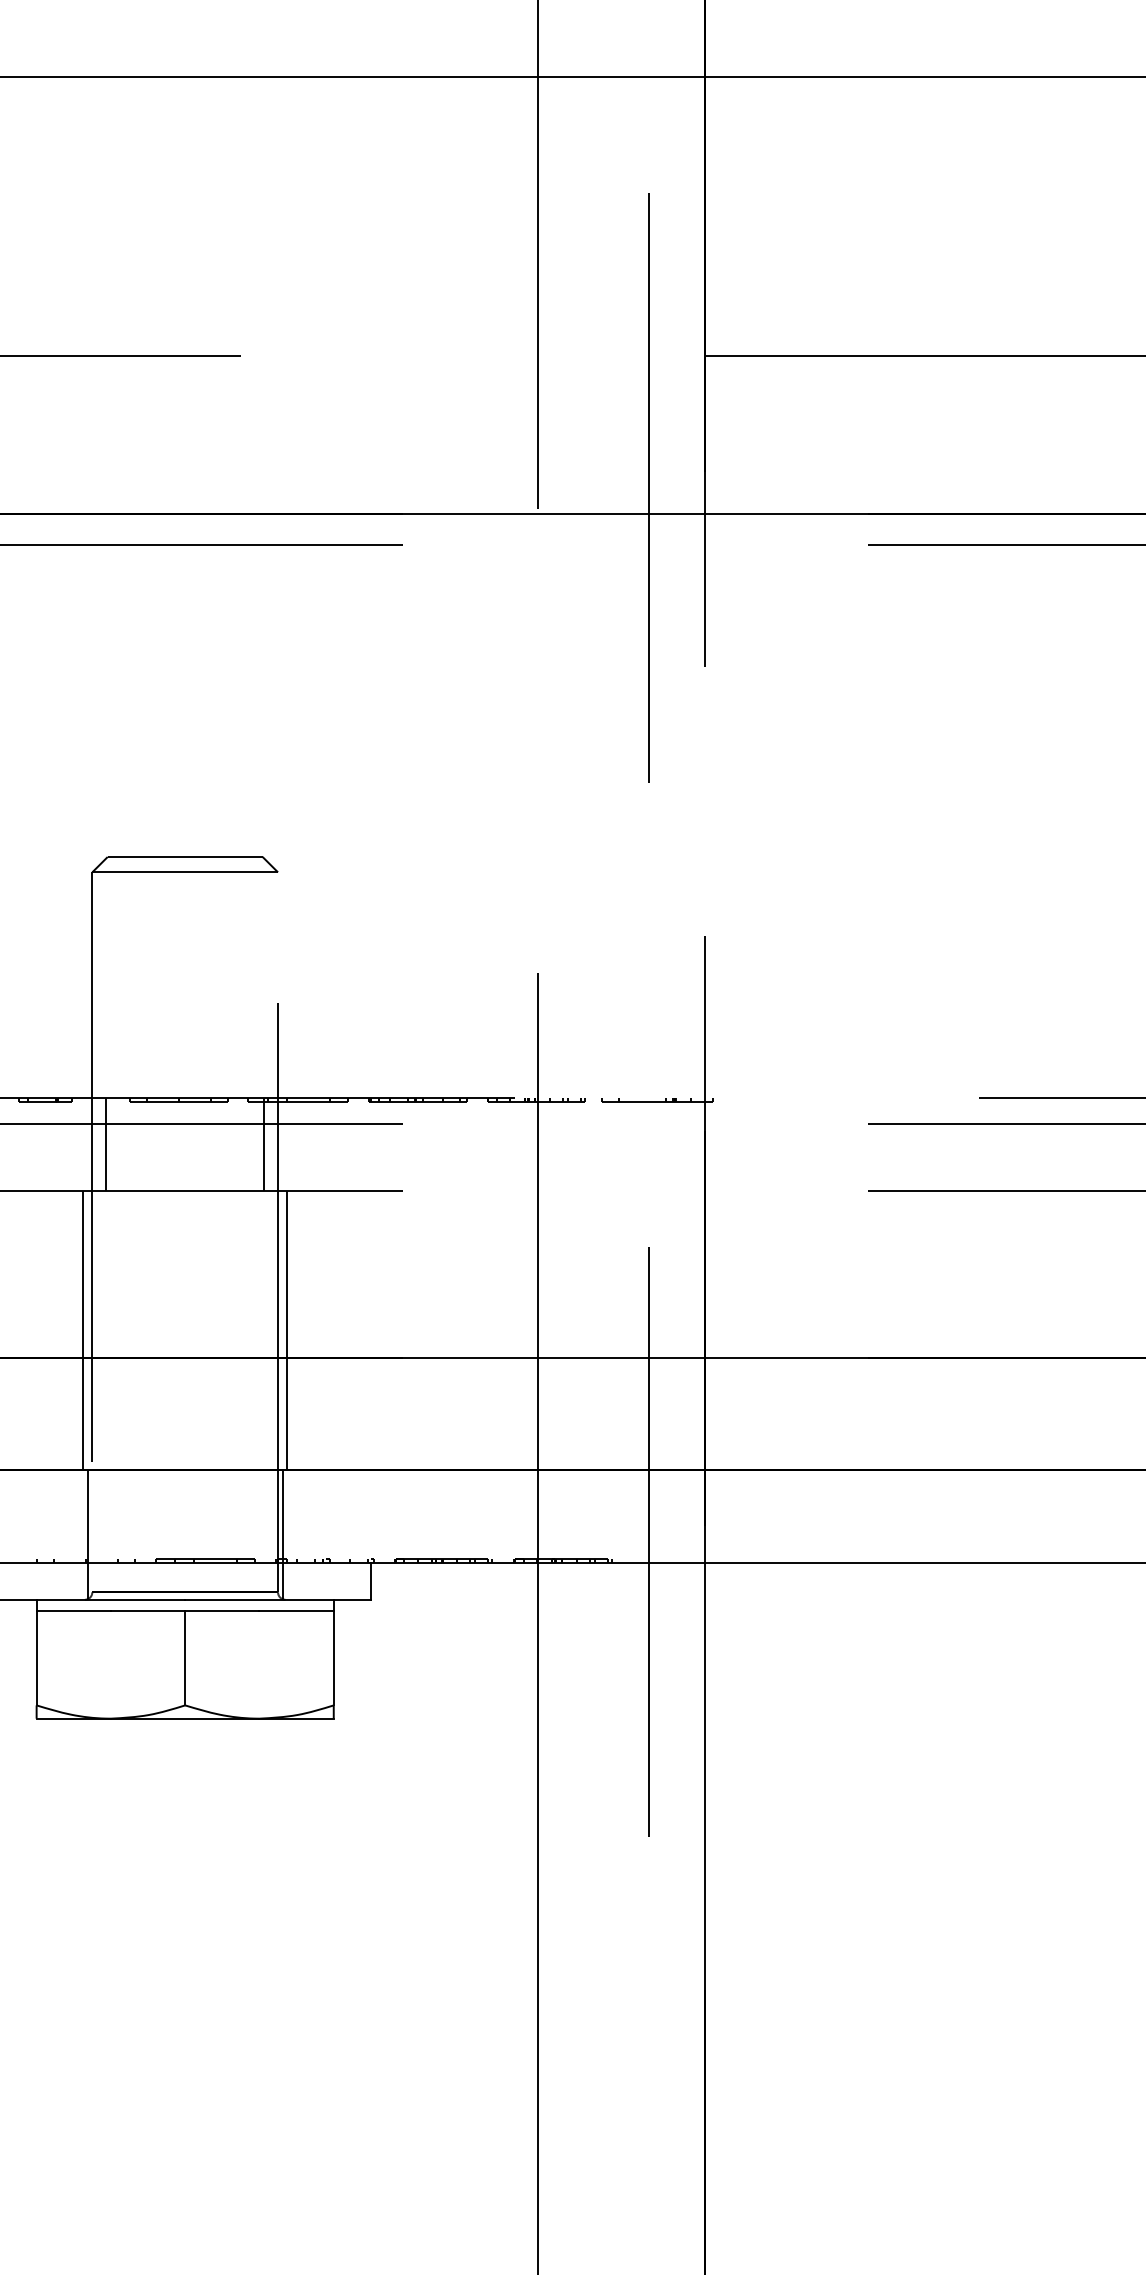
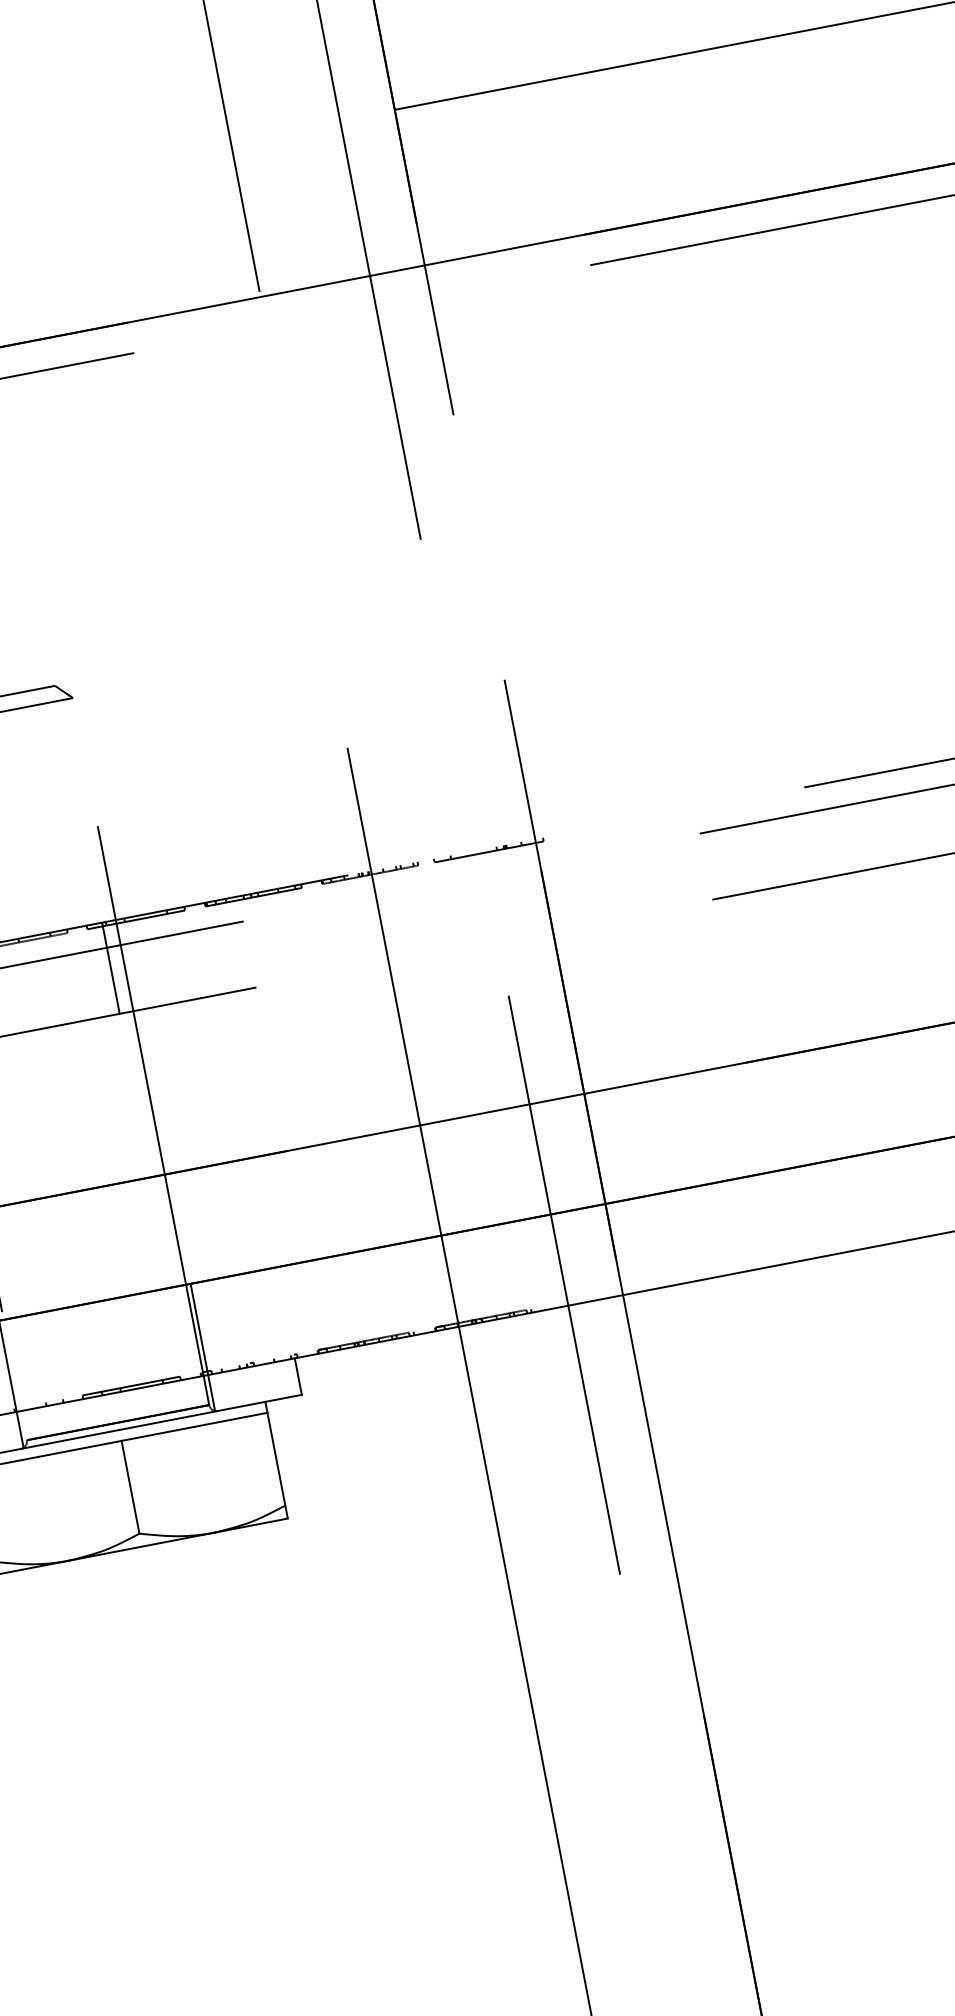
line: (287, 1330) -> (169, 1146), removed

